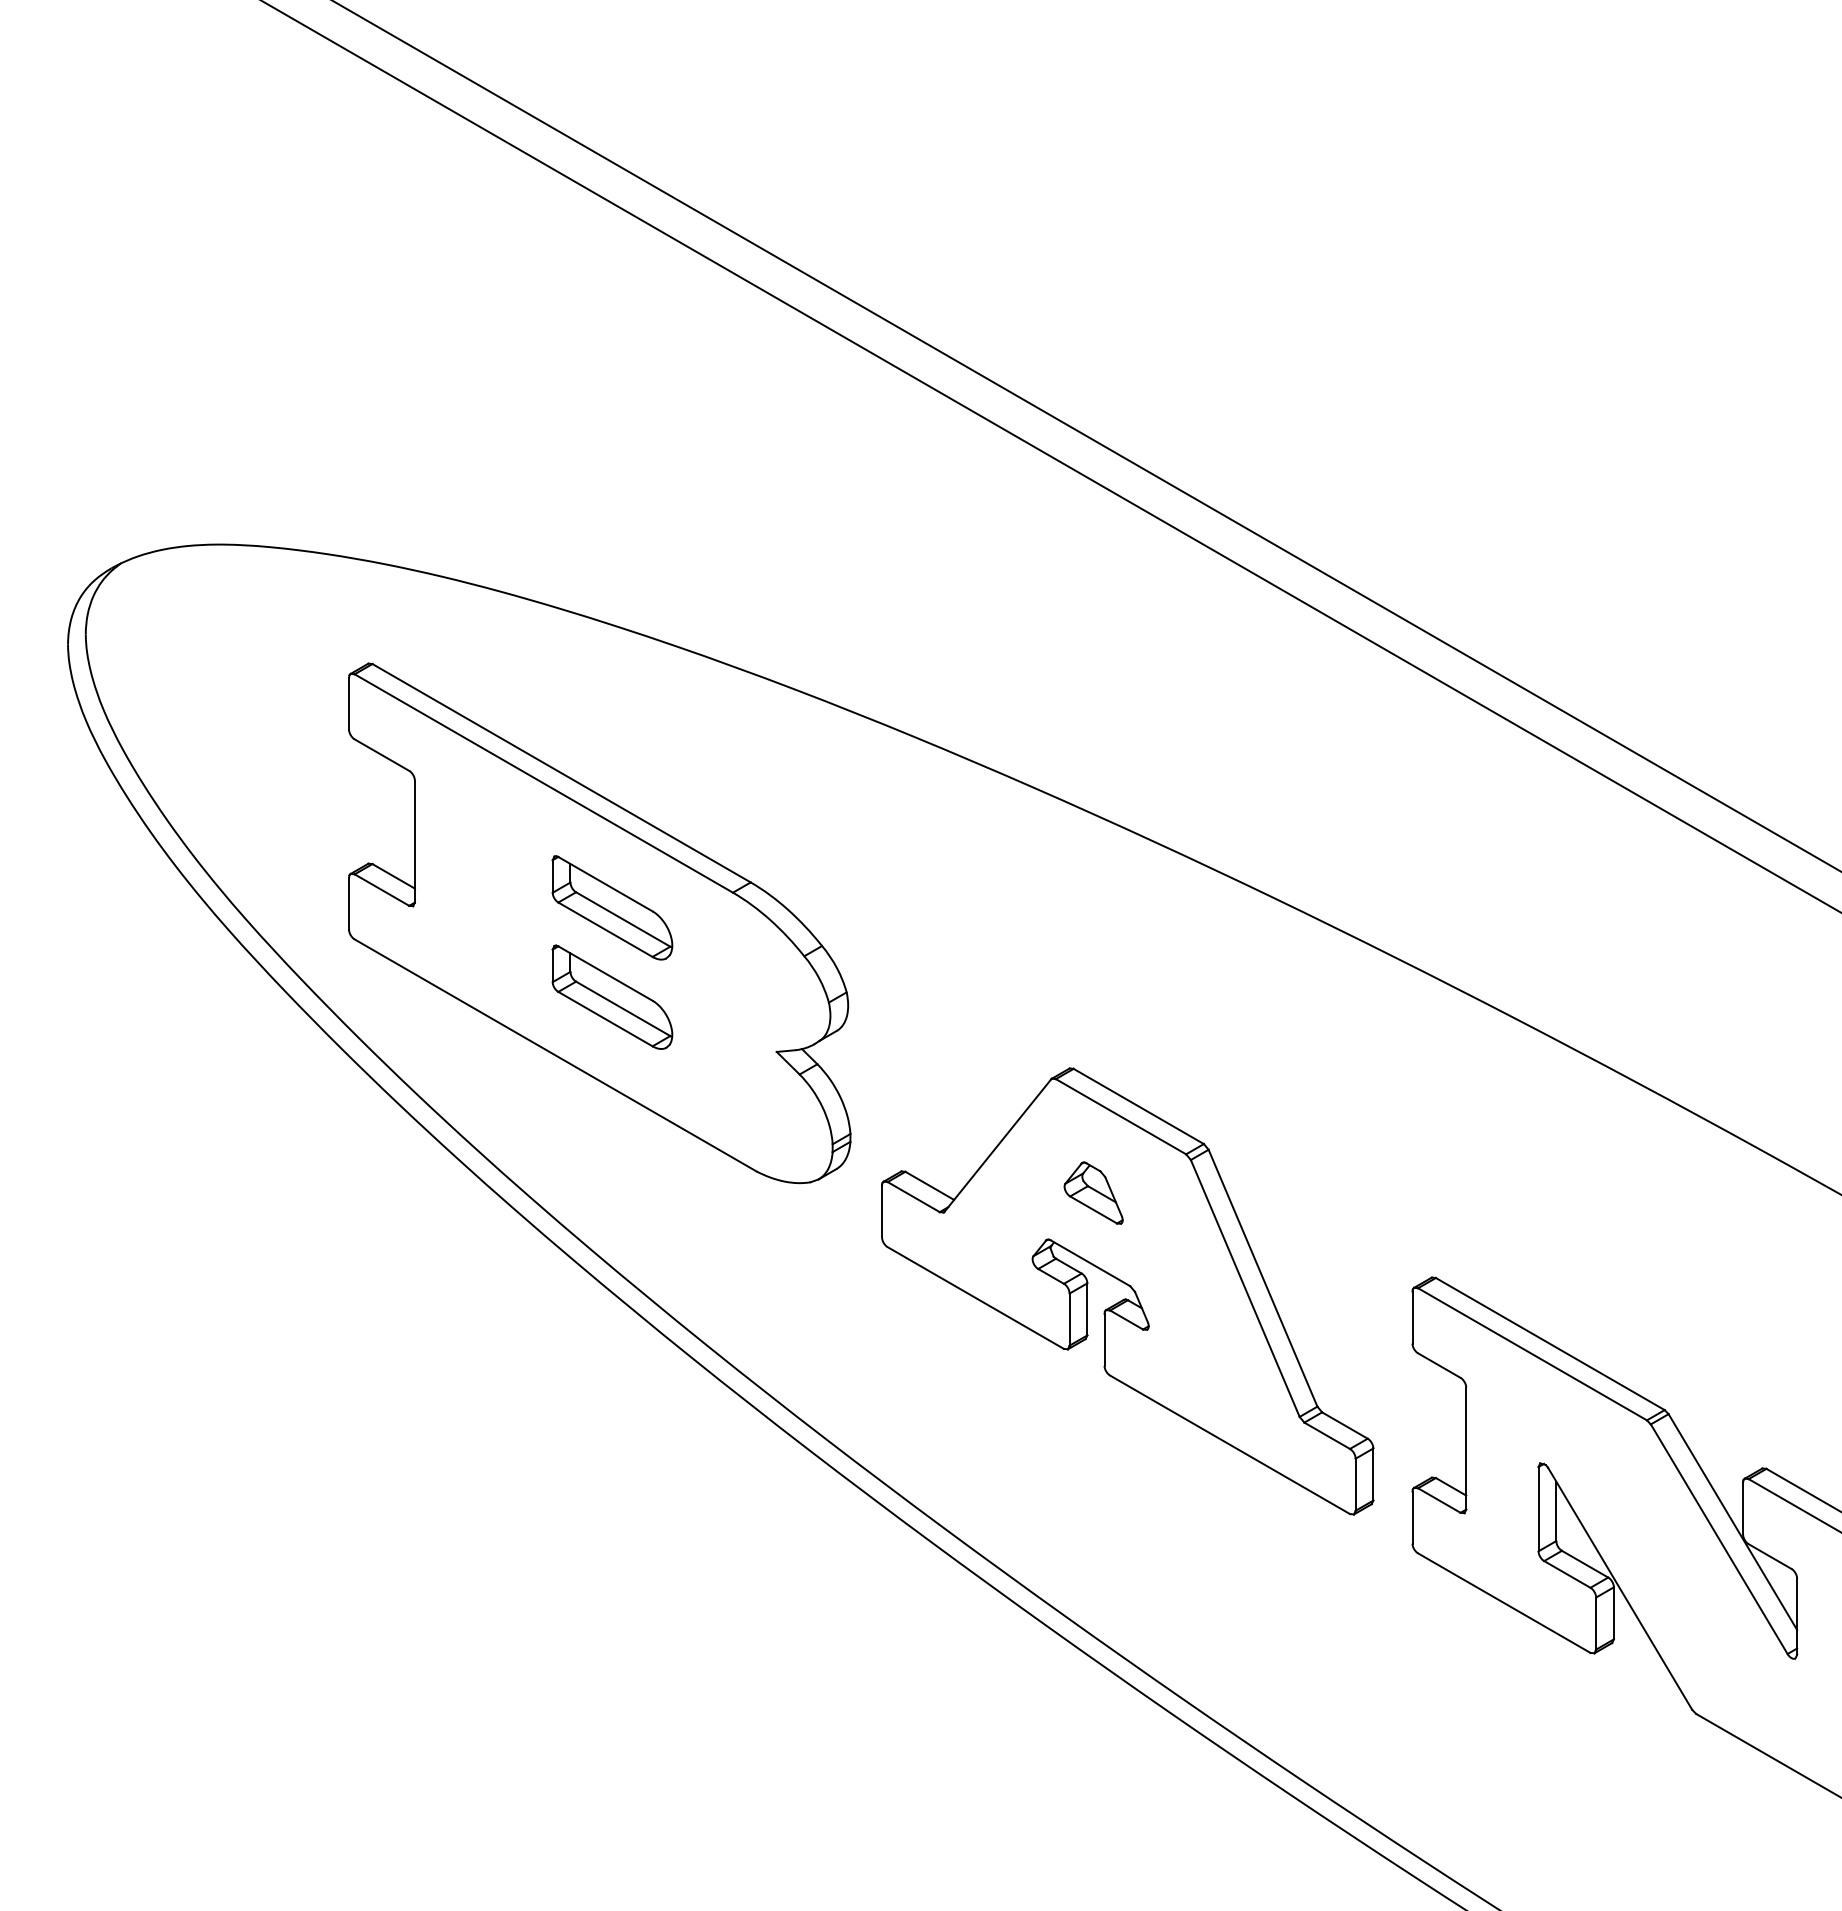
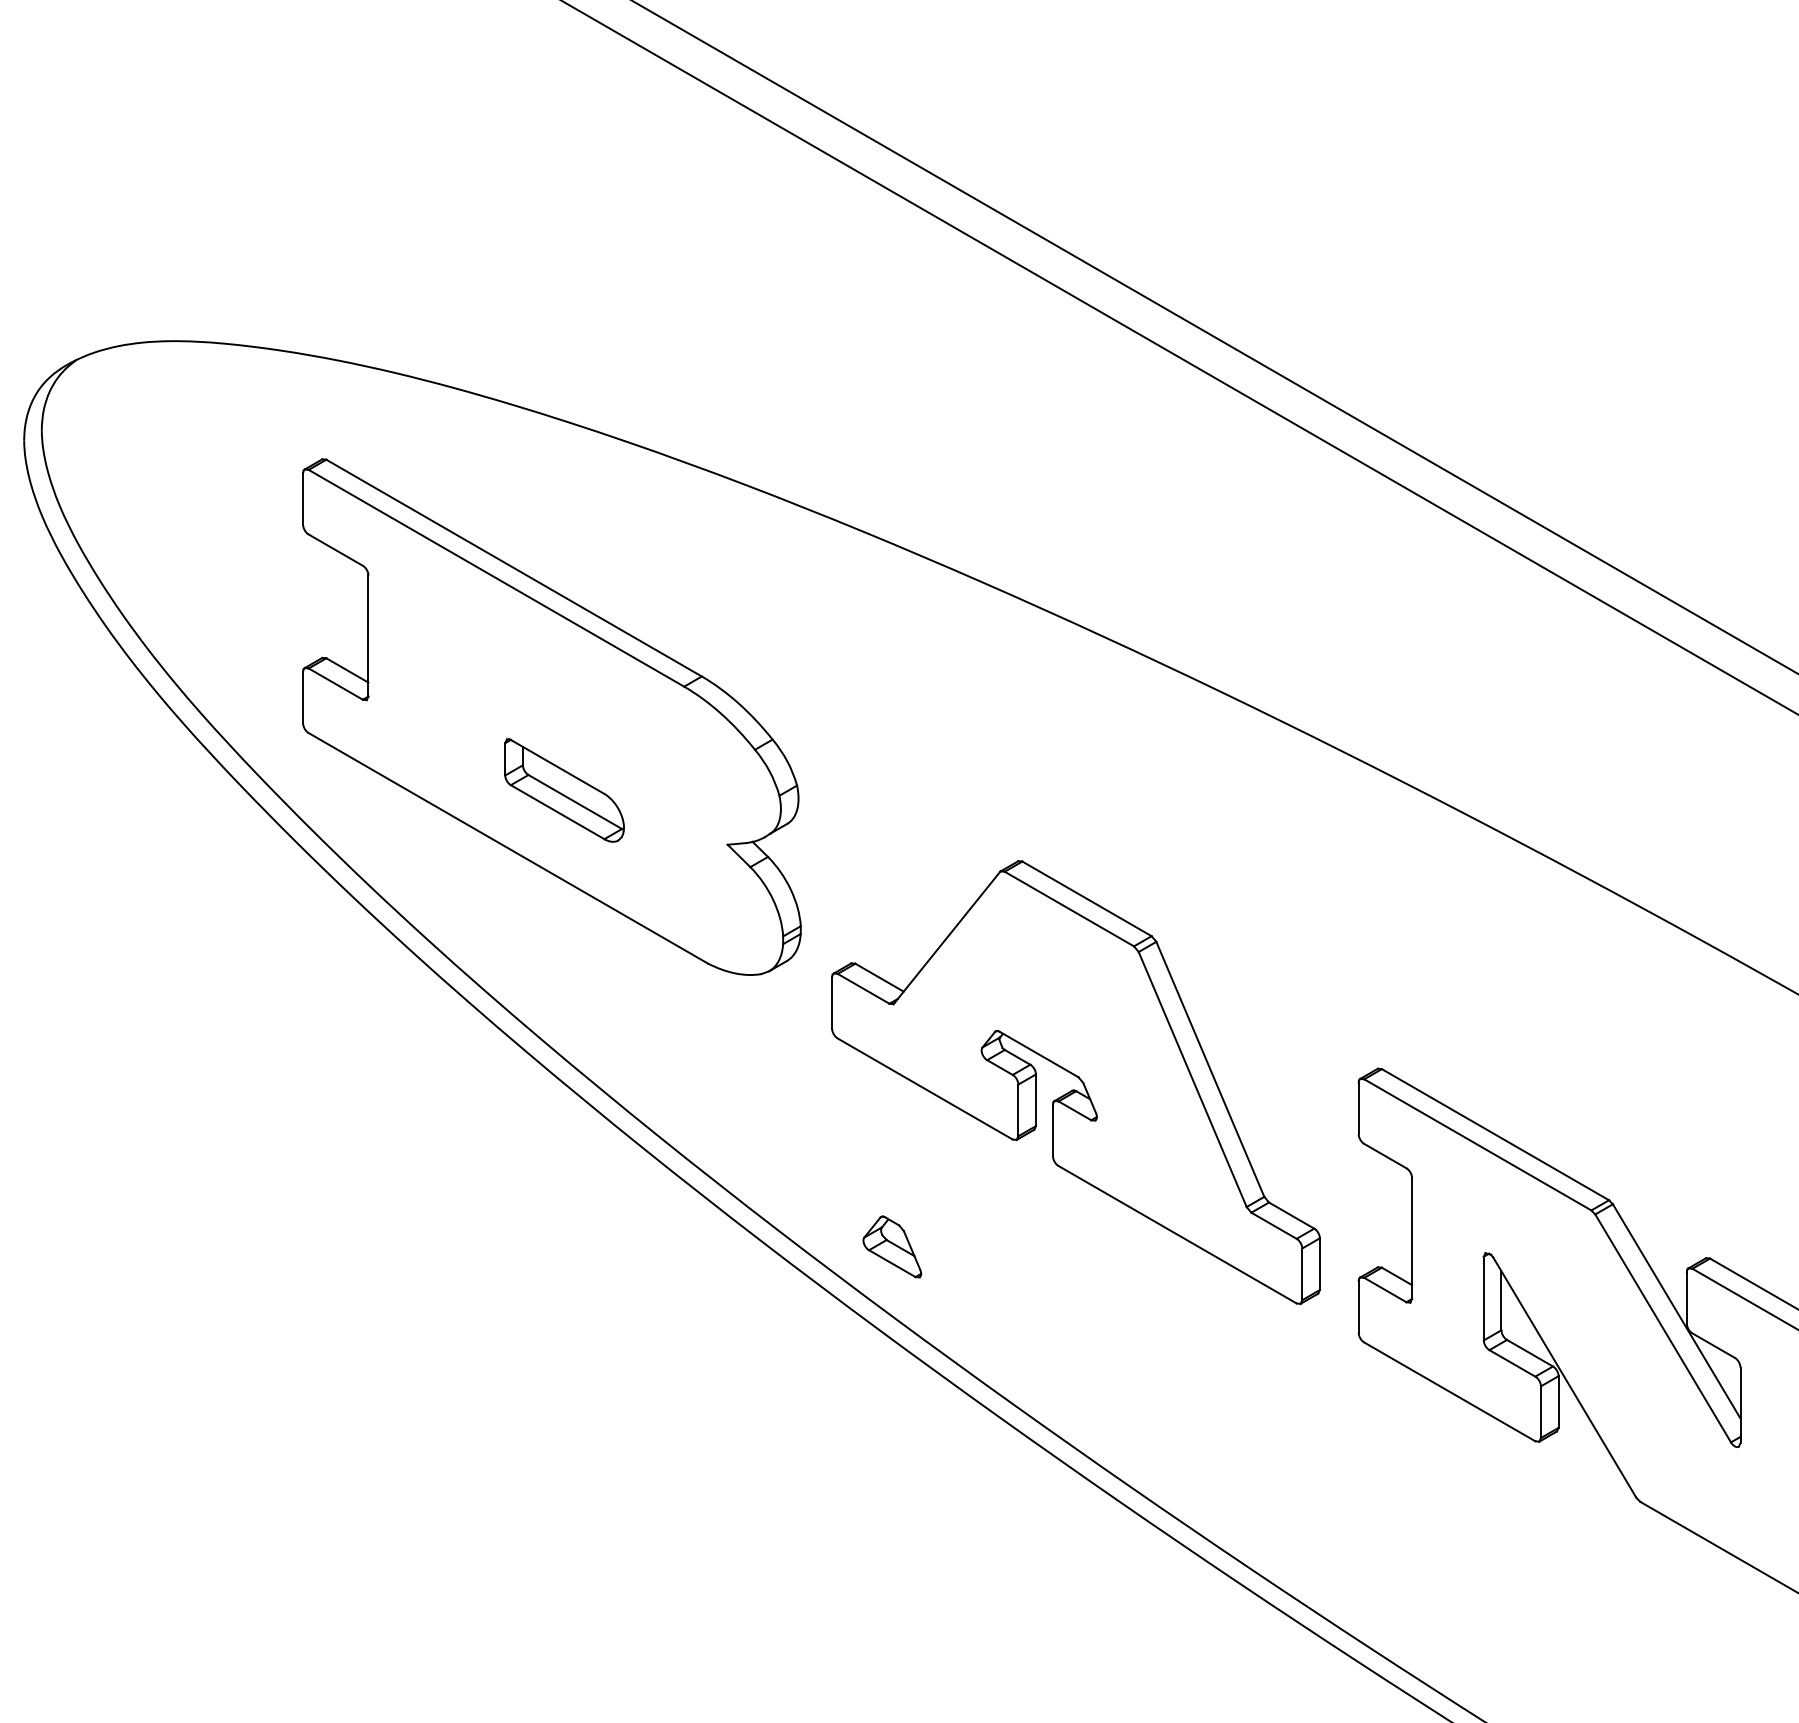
part: (612, 907) -> (564, 701), removed
part: (1093, 1192) -> (892, 1246), moved

